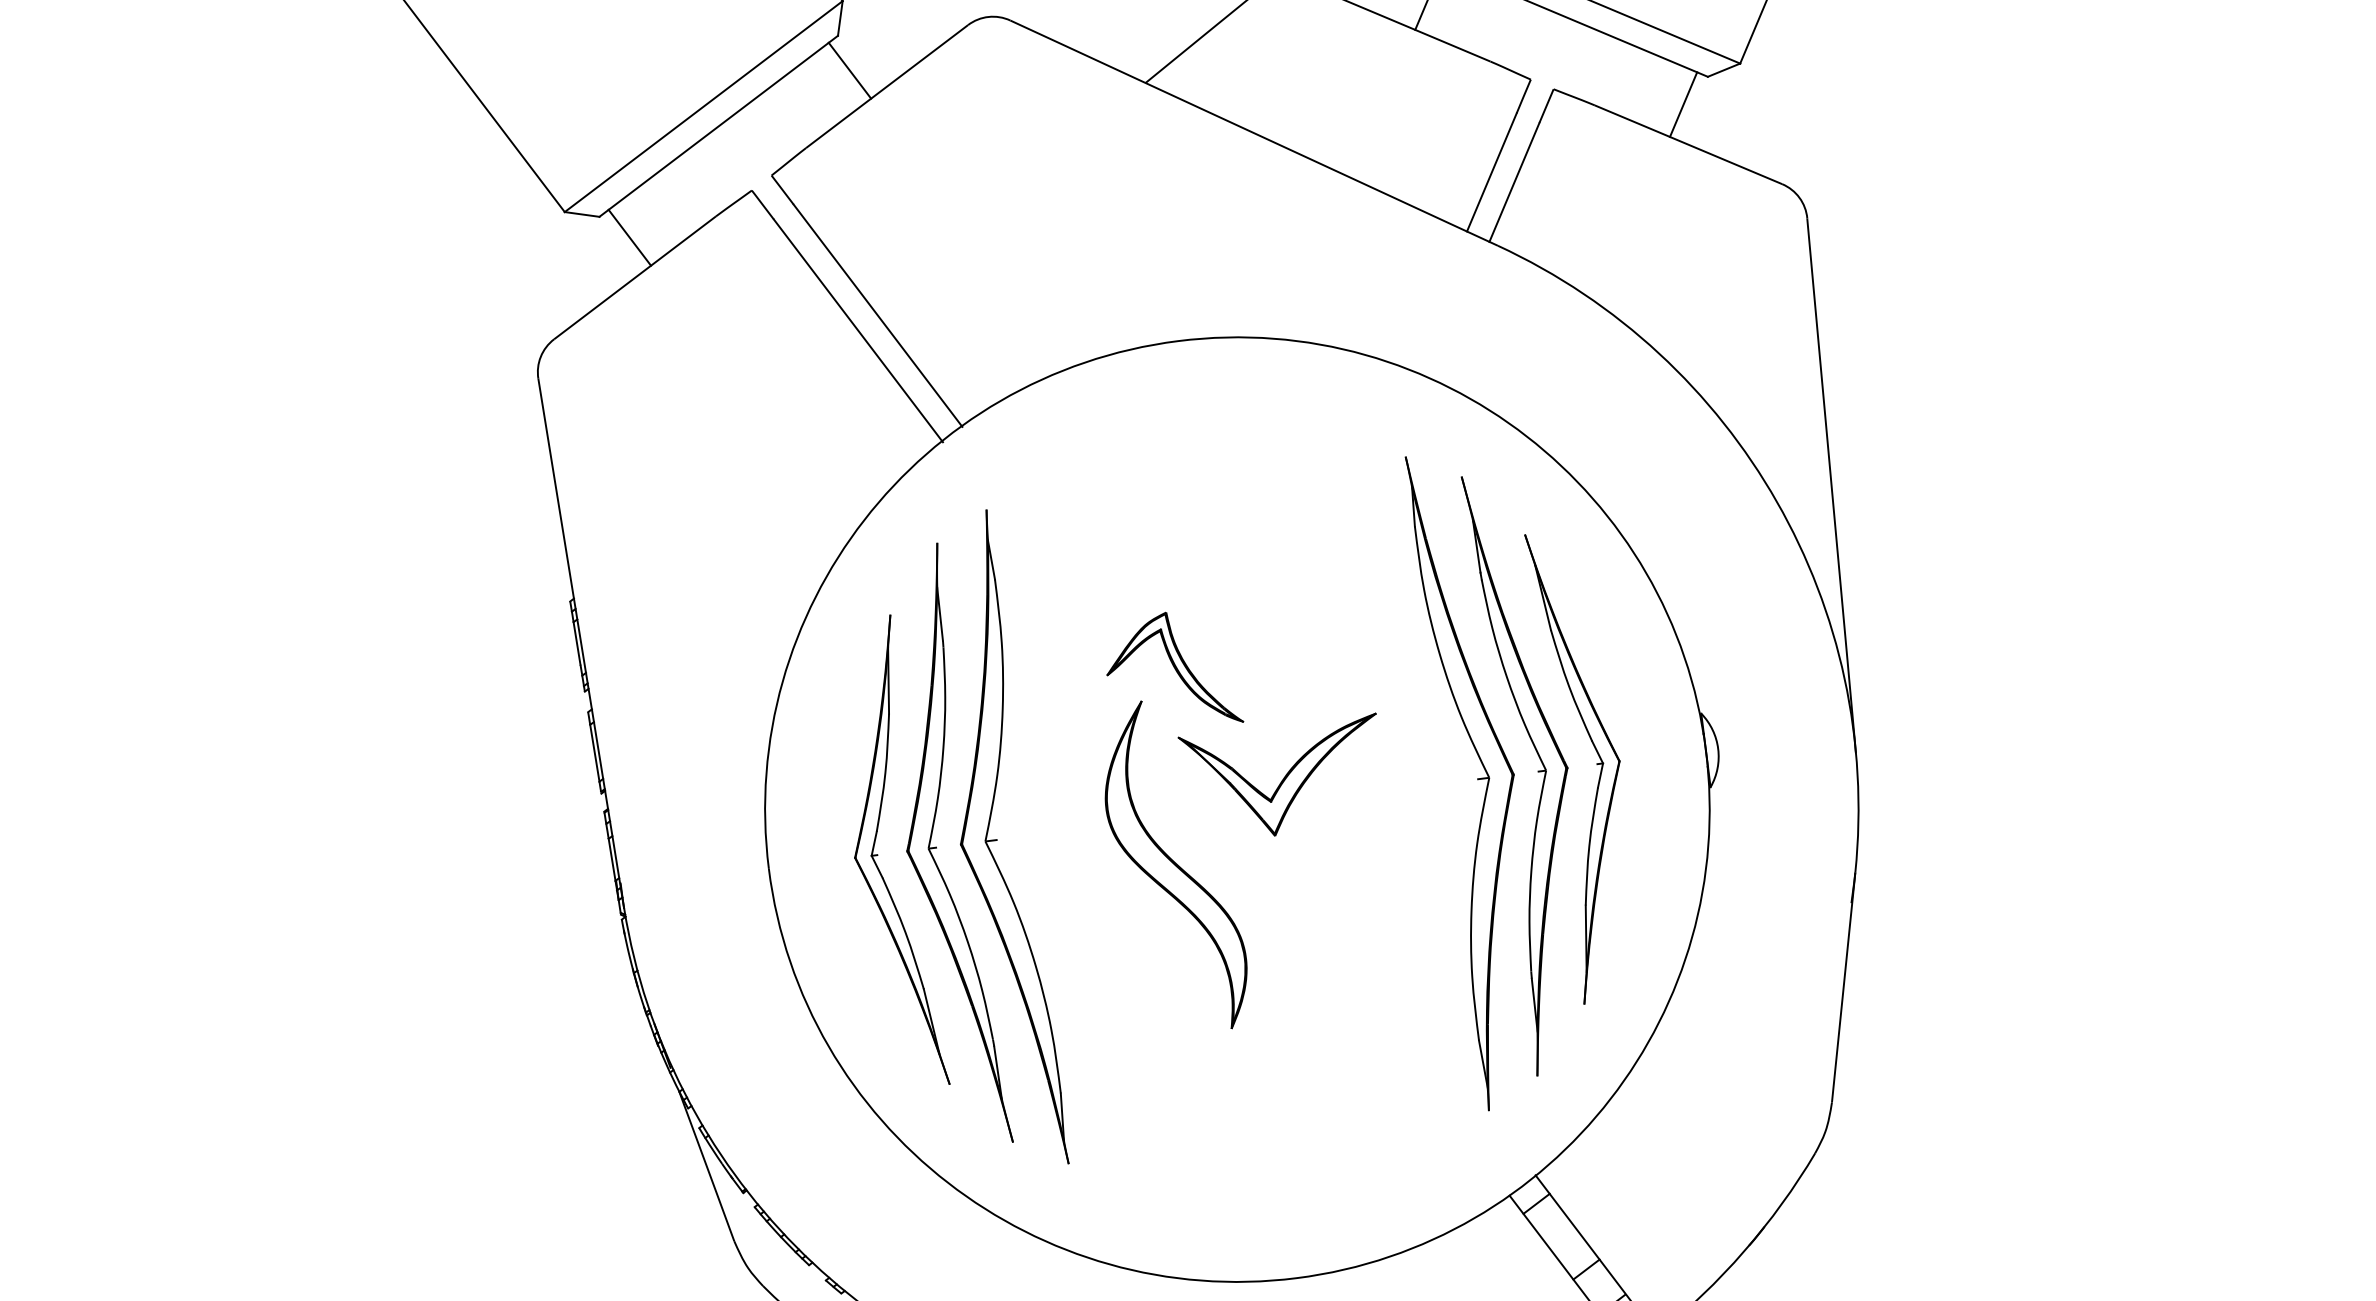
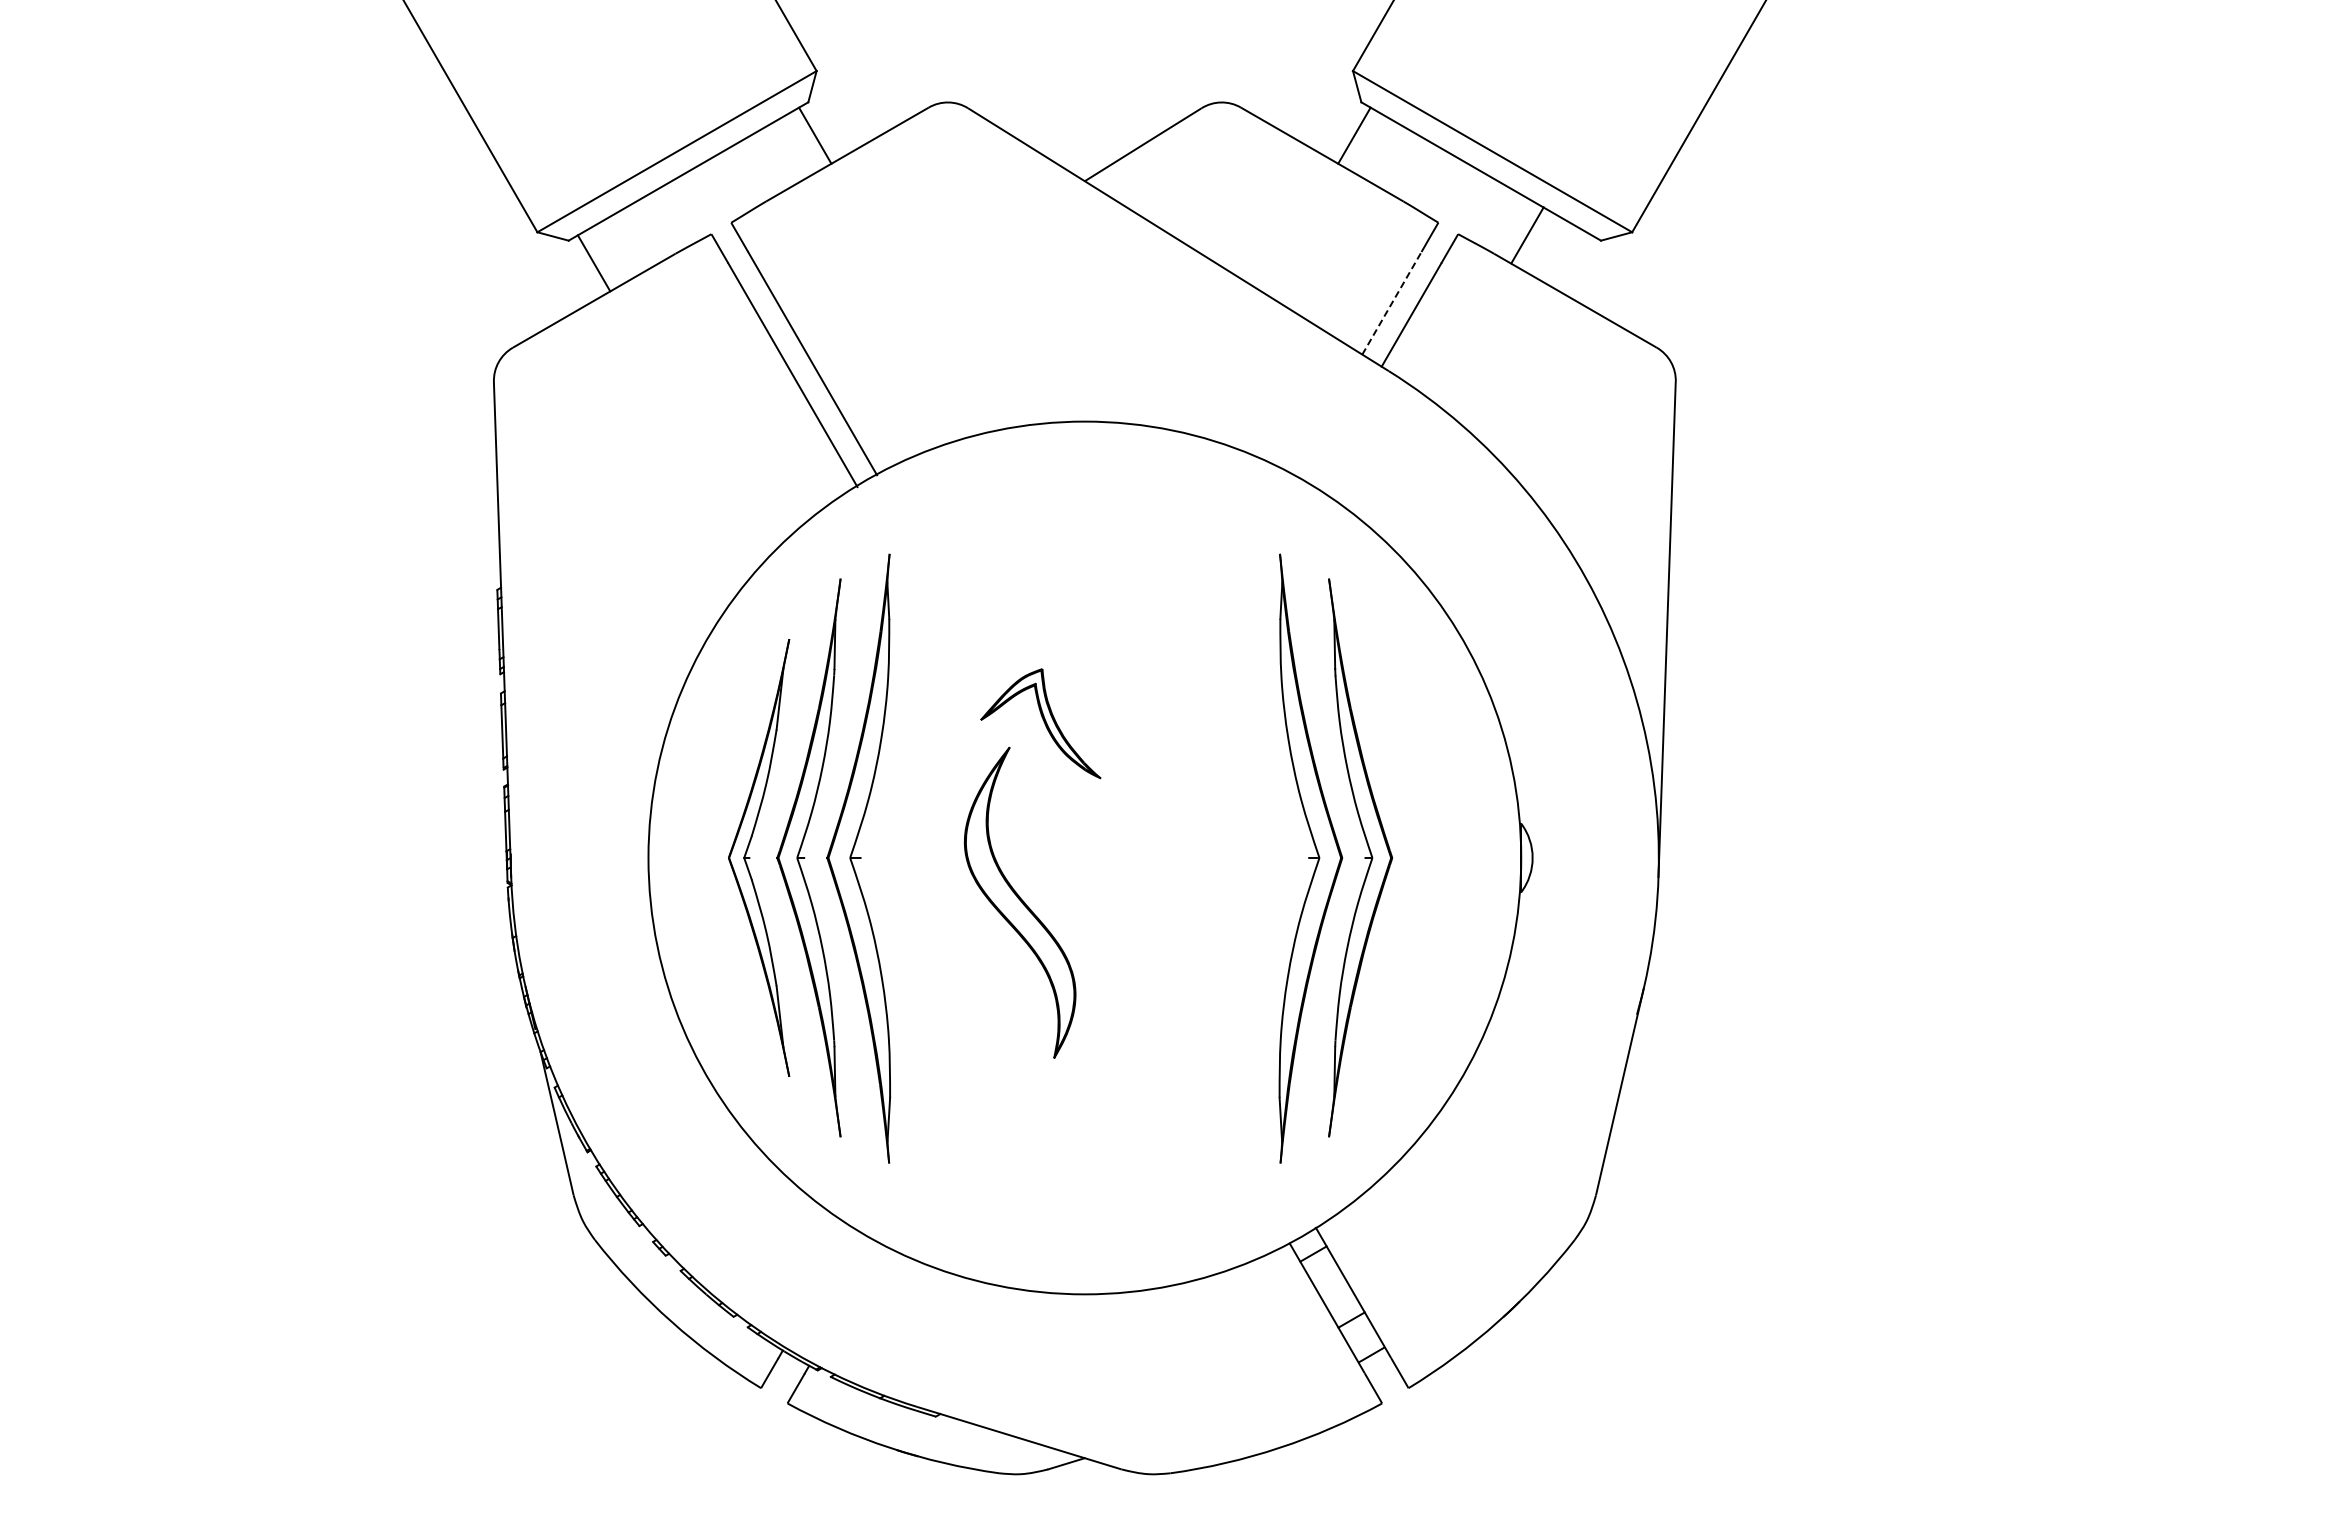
line: (1683, 104) -> (1527, 235), moved
line: (1492, 171) -> (1392, 302), solid -> dashed
part: (1596, 763) -> (1419, 857), removed
part: (1283, 779) -> (1130, 835), removed

